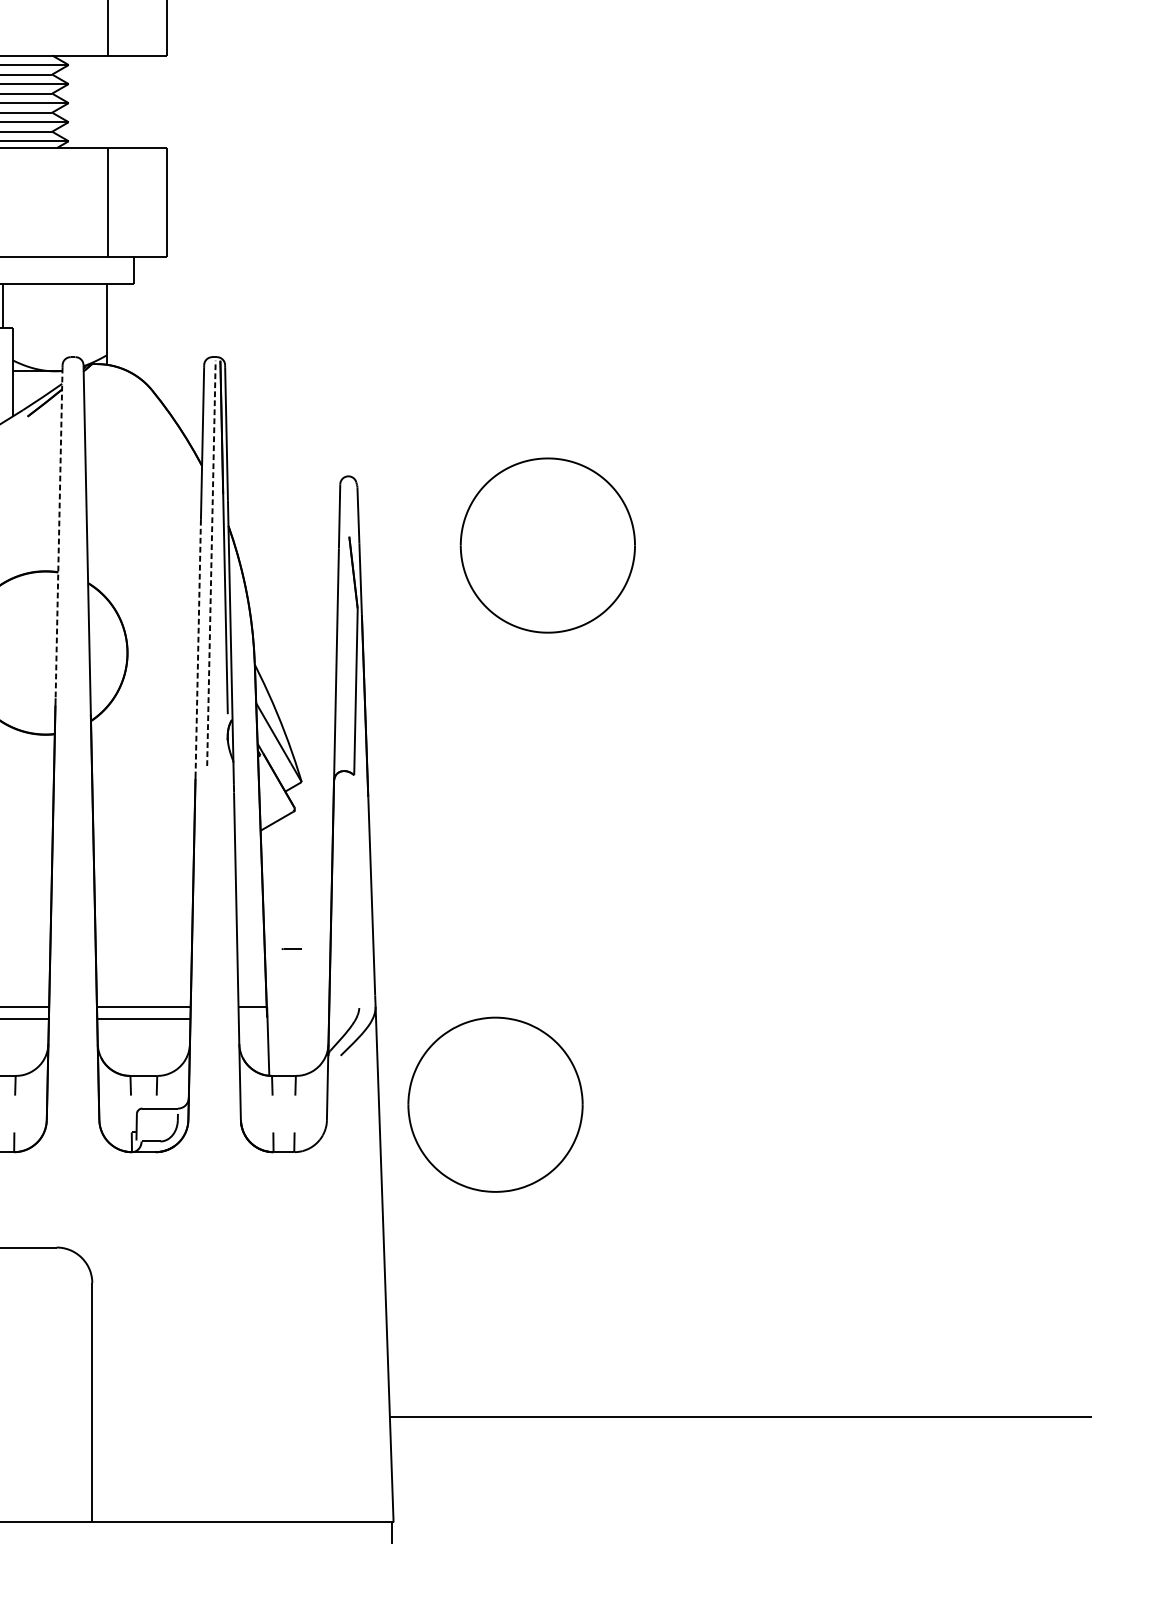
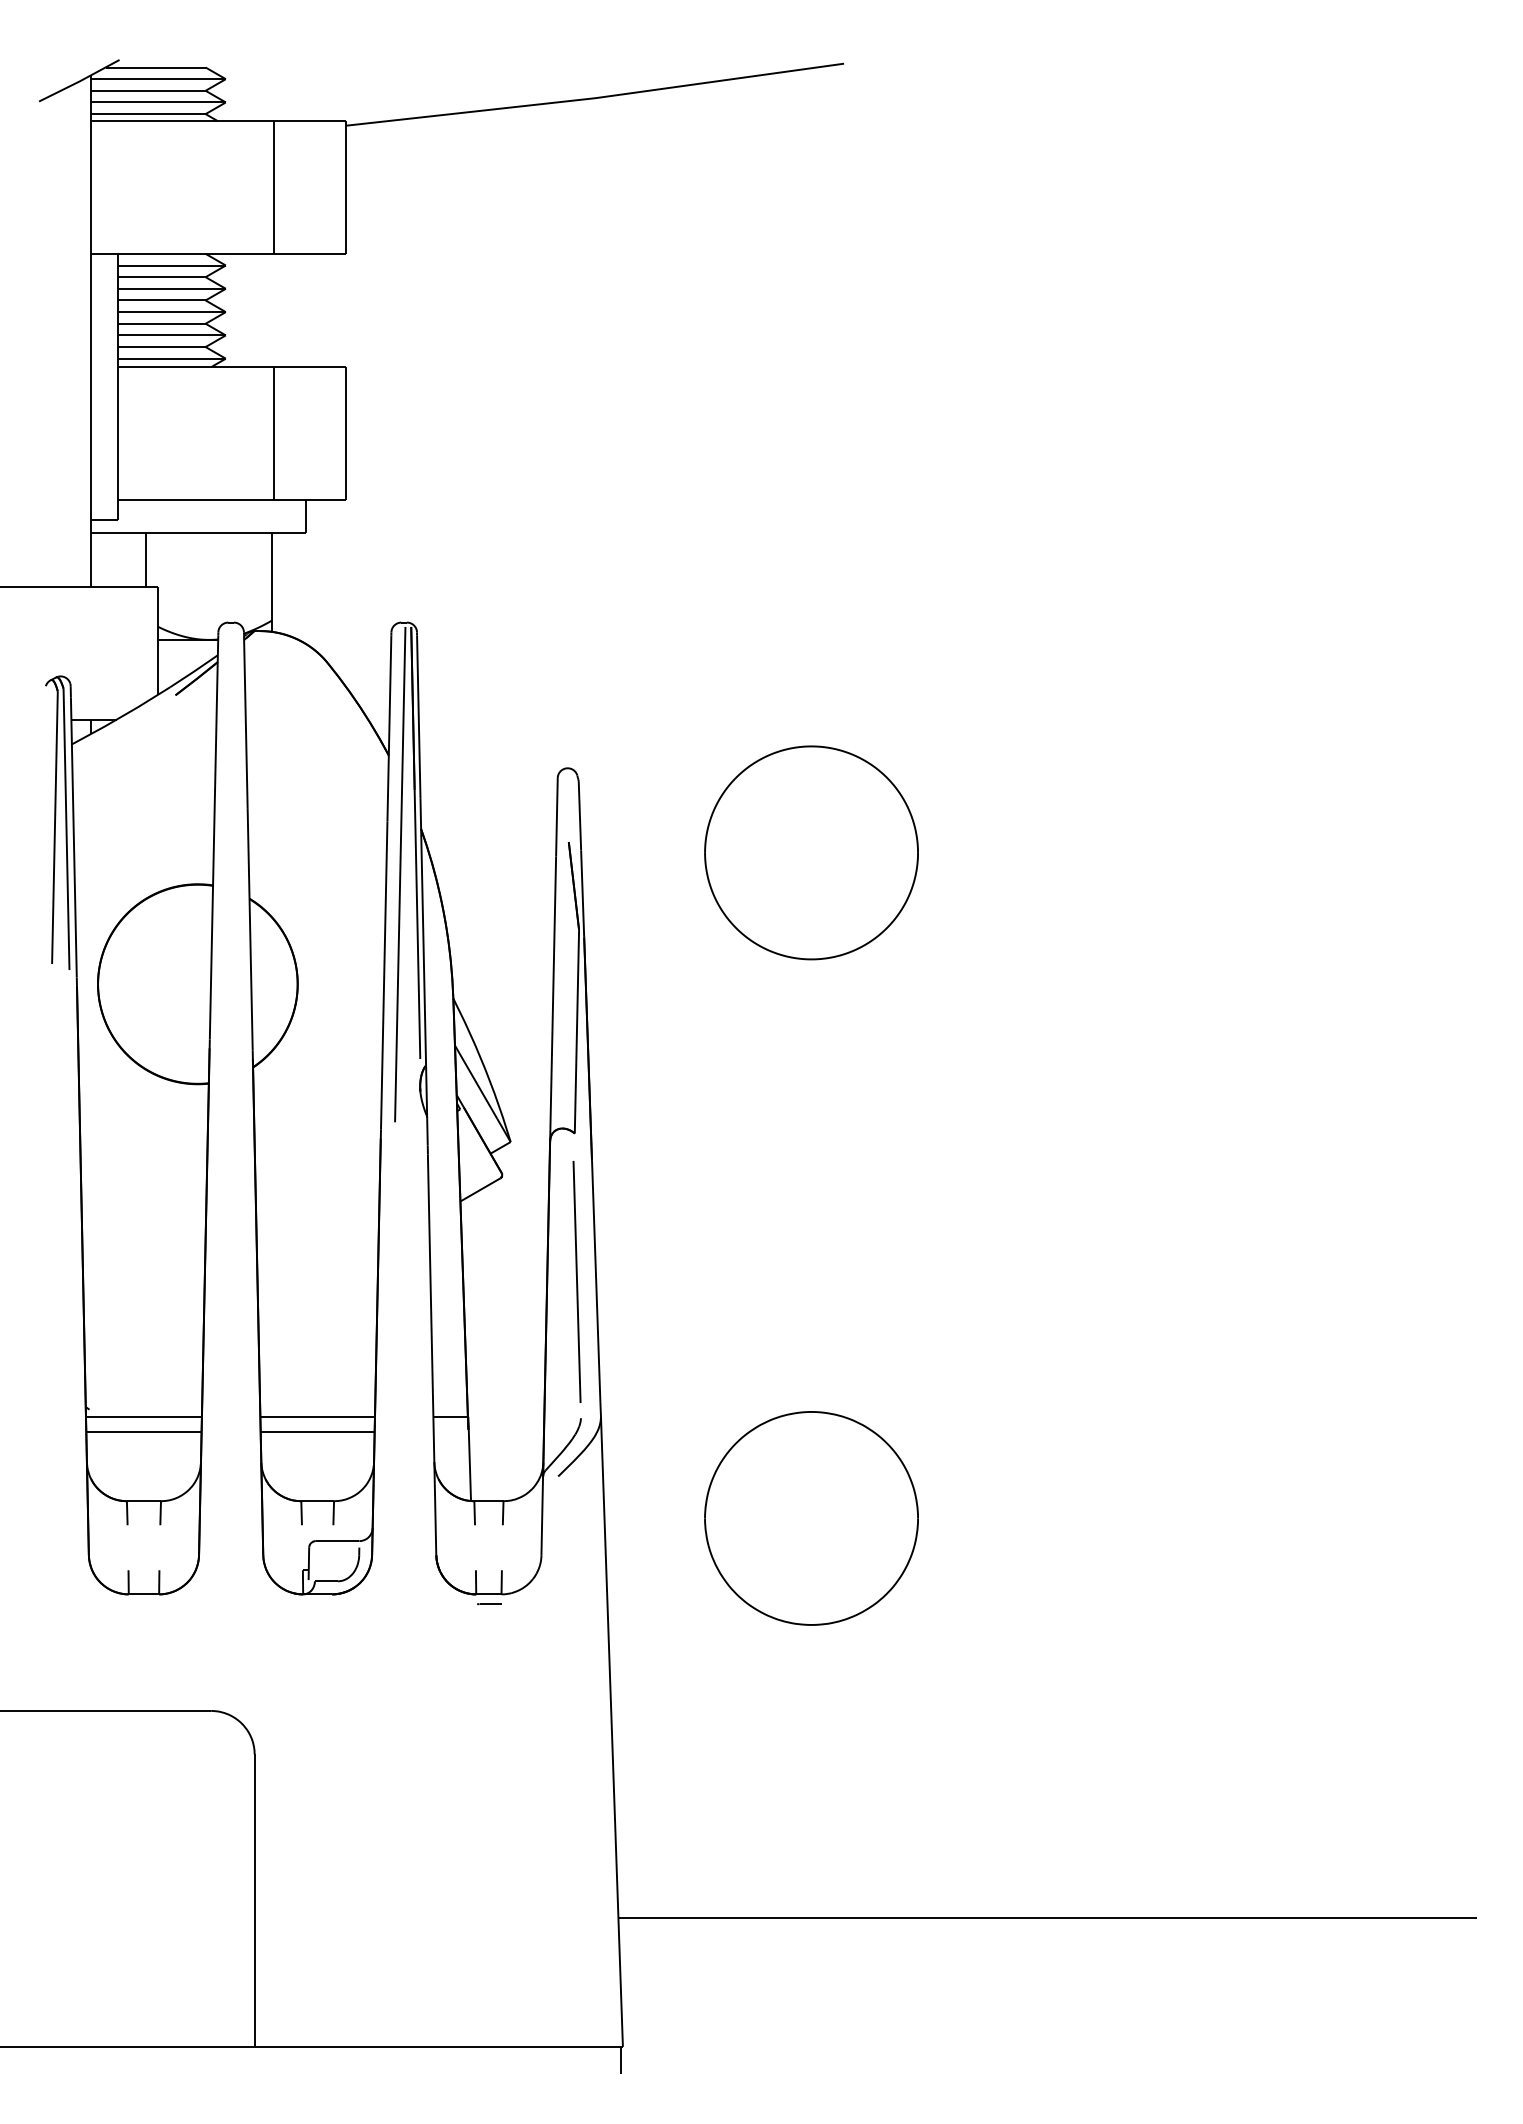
line: (59, 533) -> (214, 838), dashed -> solid
line: (211, 563) -> (400, 874), dashed -> solid
line: (198, 645) -> (384, 975), dashed -> solid
line: (355, 896) -> (576, 1281), added
line: (291, 949) -> (489, 1604), moved
part: (495, 1104) -> (811, 1518), moved

